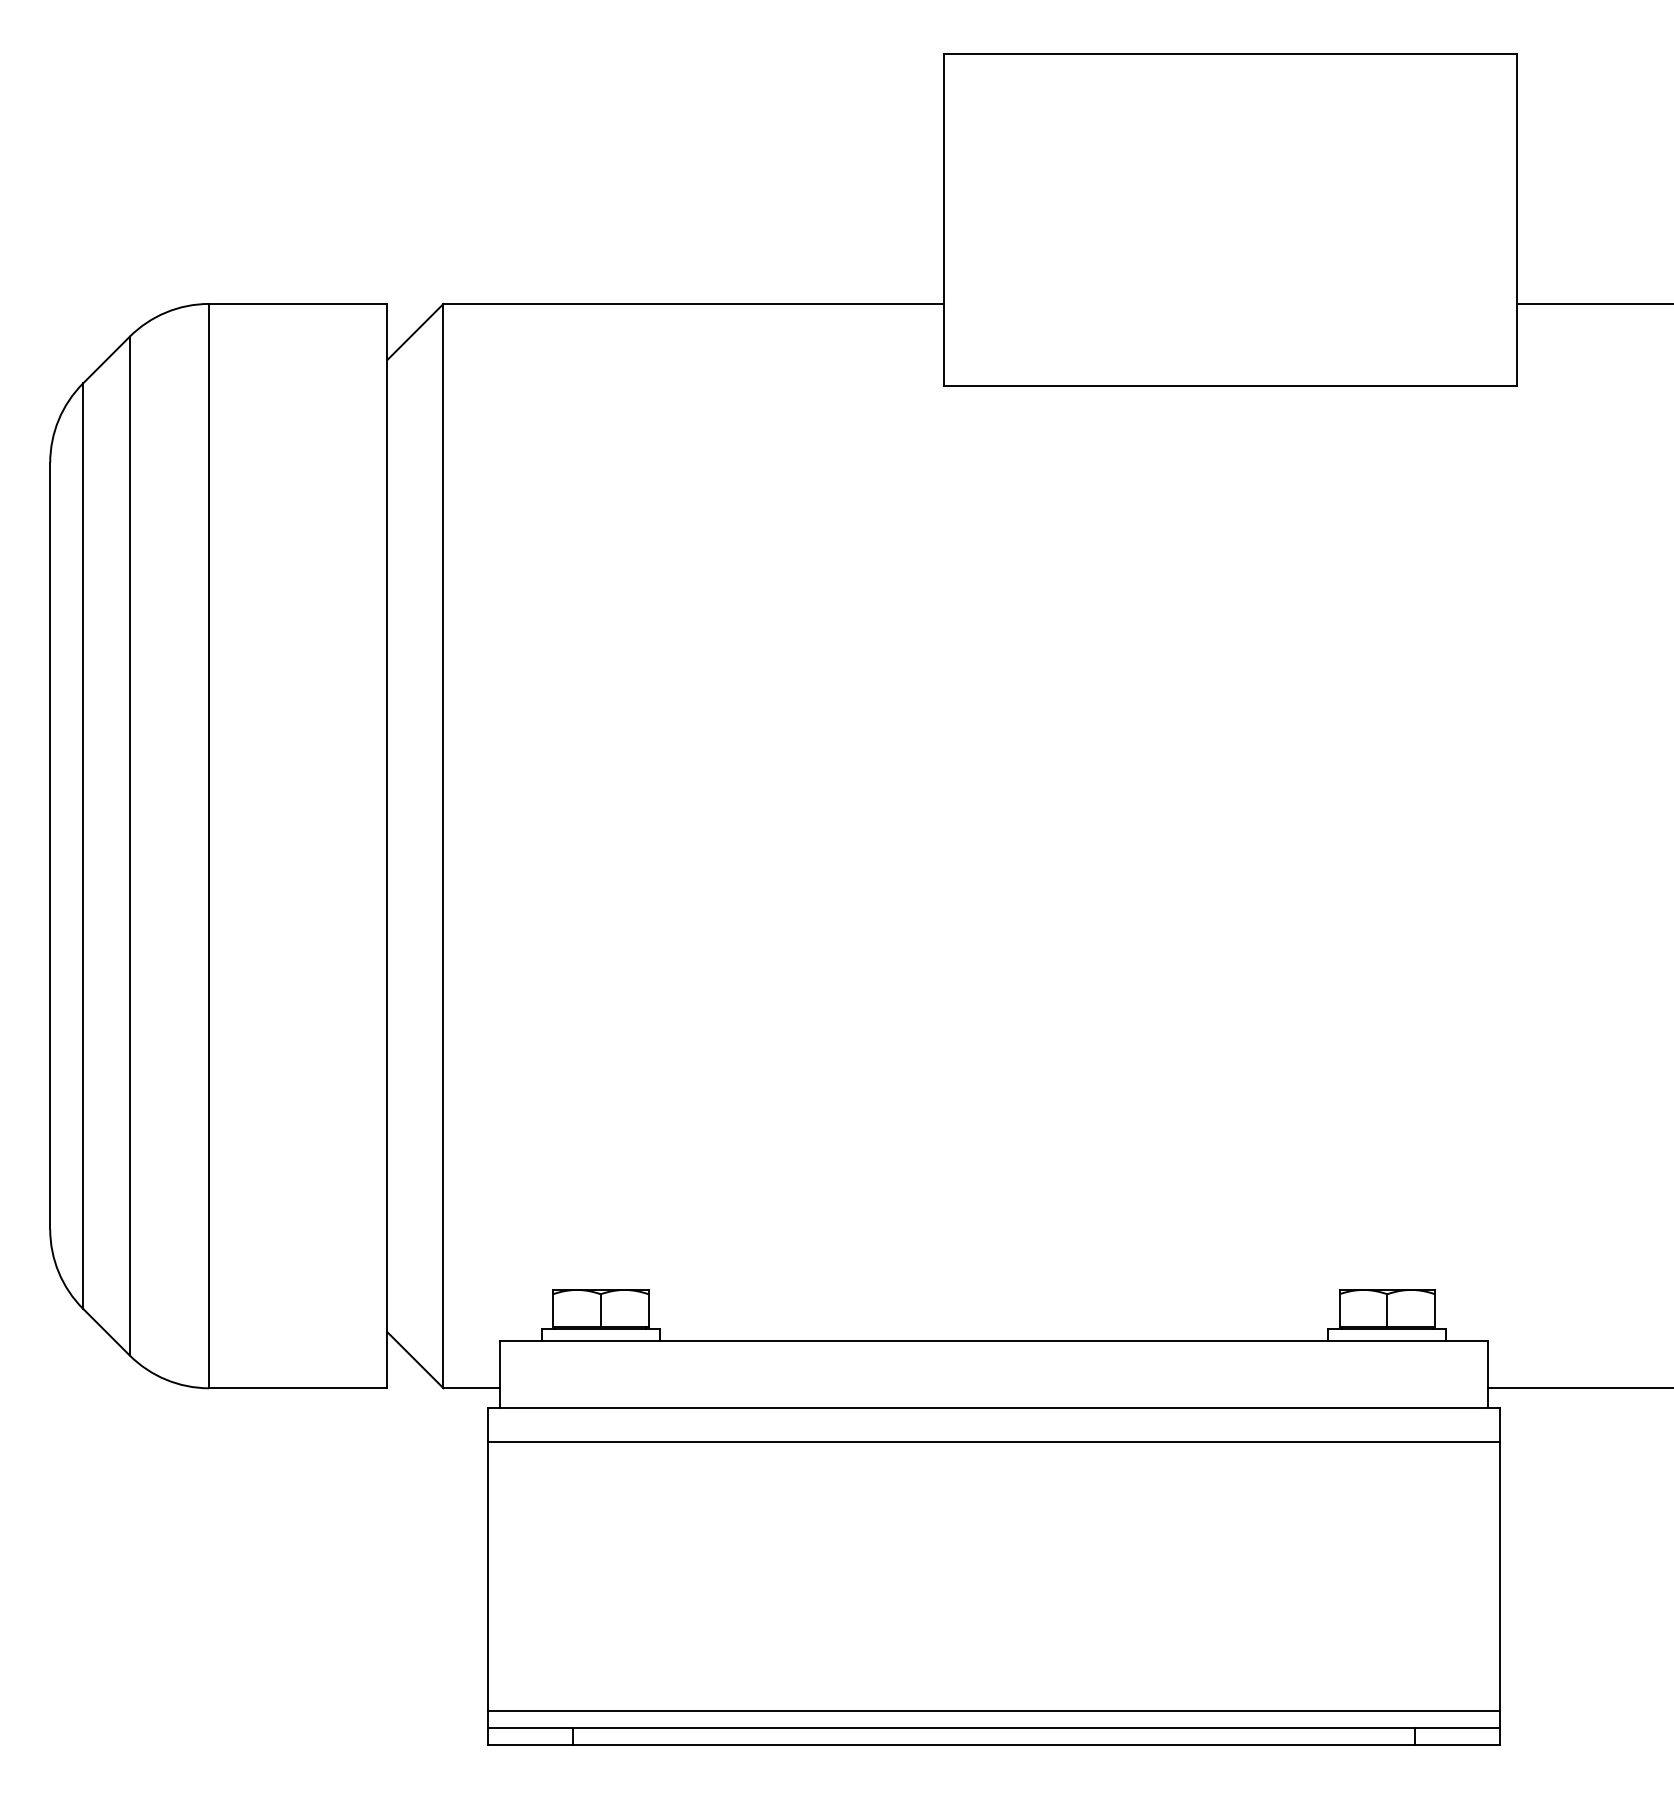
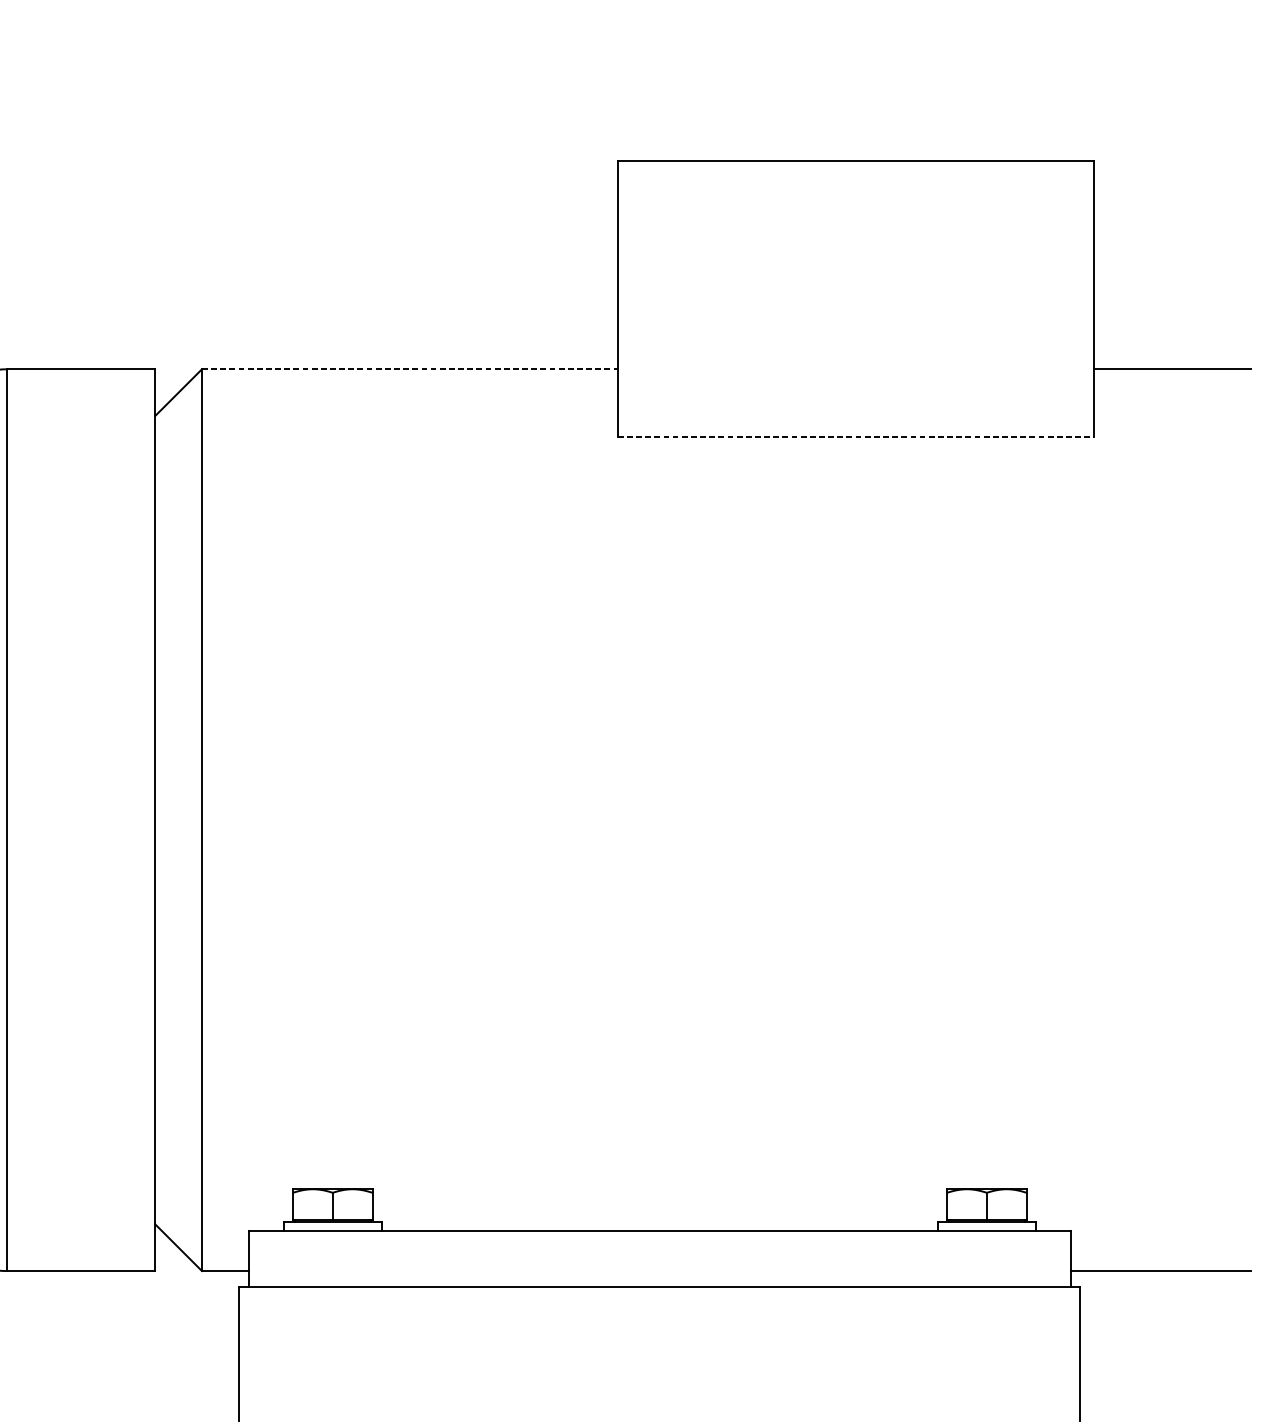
line: (694, 303) -> (410, 368), solid -> dashed
line: (1230, 385) -> (856, 437), solid -> dashed
line: (993, 1441) -> (659, 1315), removed

